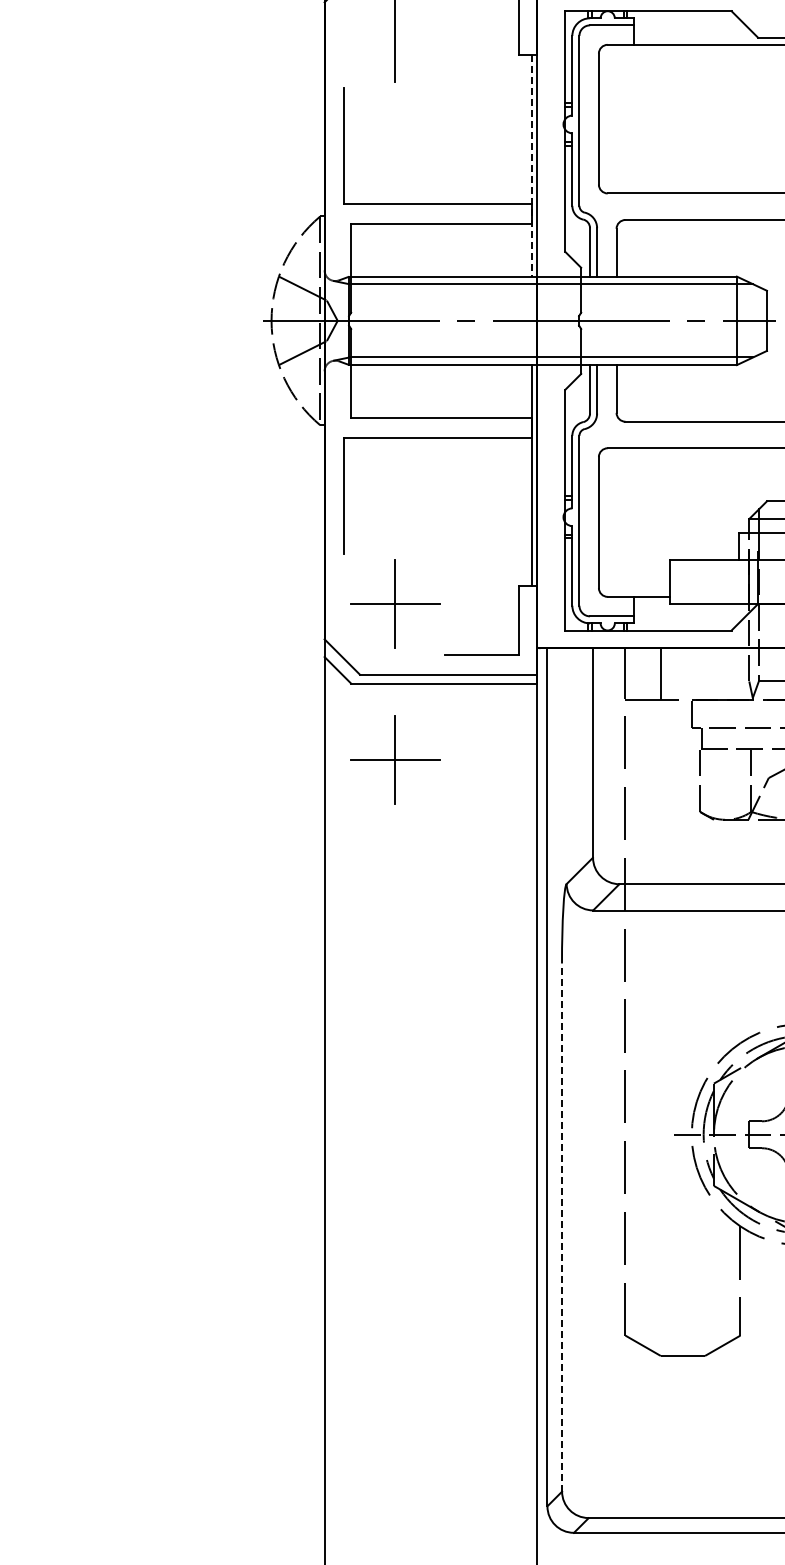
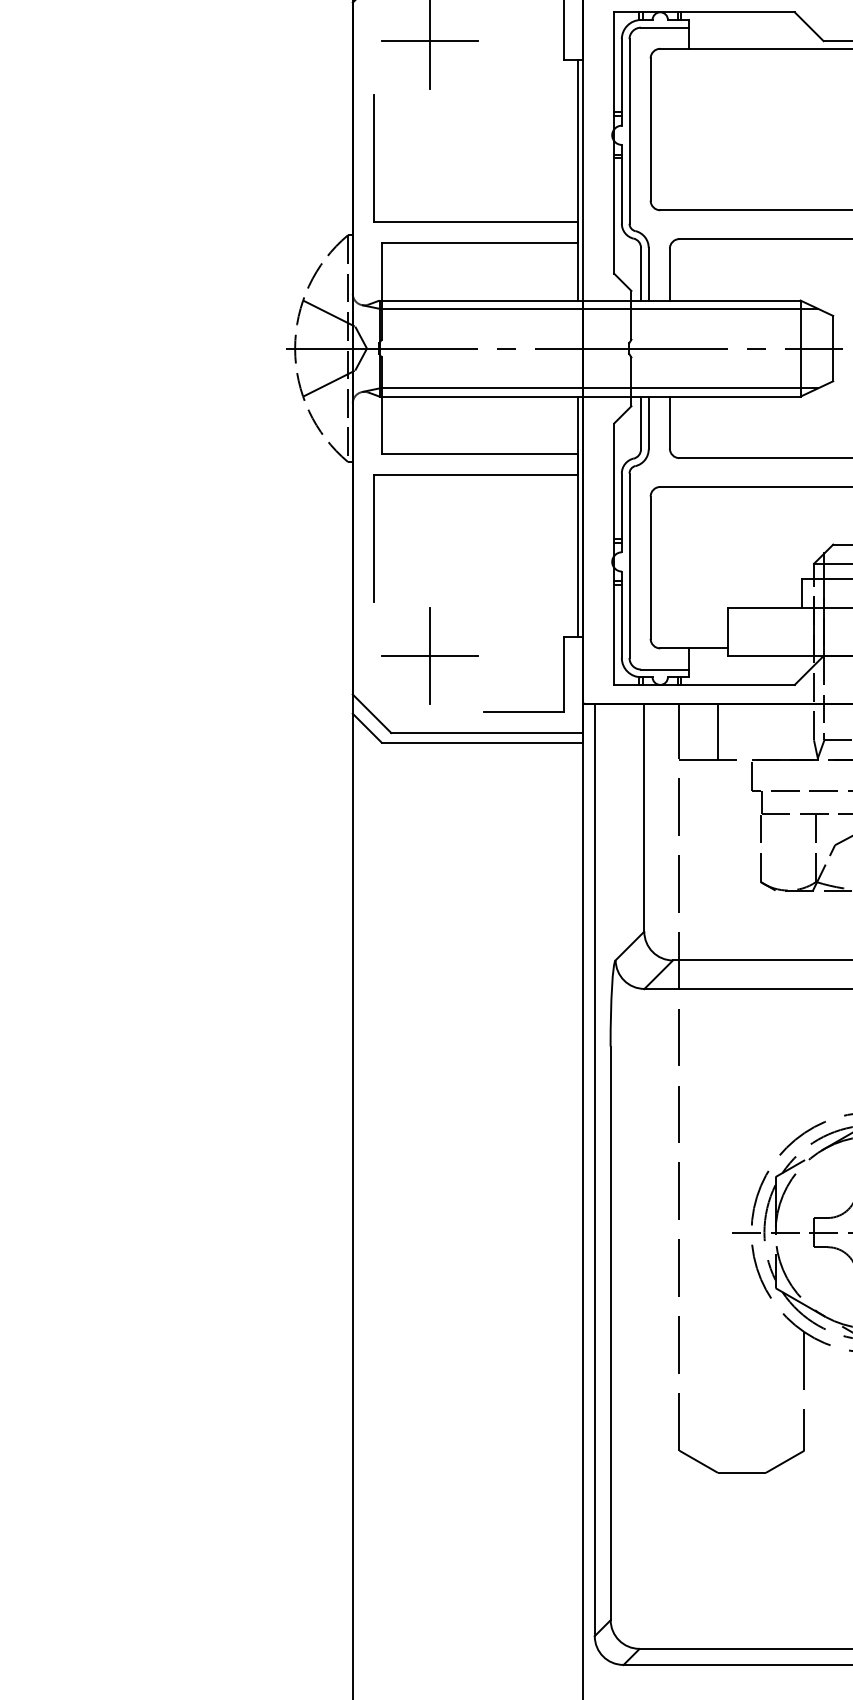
line: (395, 37) -> (429, 40), added
line: (531, 166) -> (577, 180), dashed -> solid
part: (395, 759) -> (429, 825), removed
line: (562, 1227) -> (611, 1333), dashed -> solid

